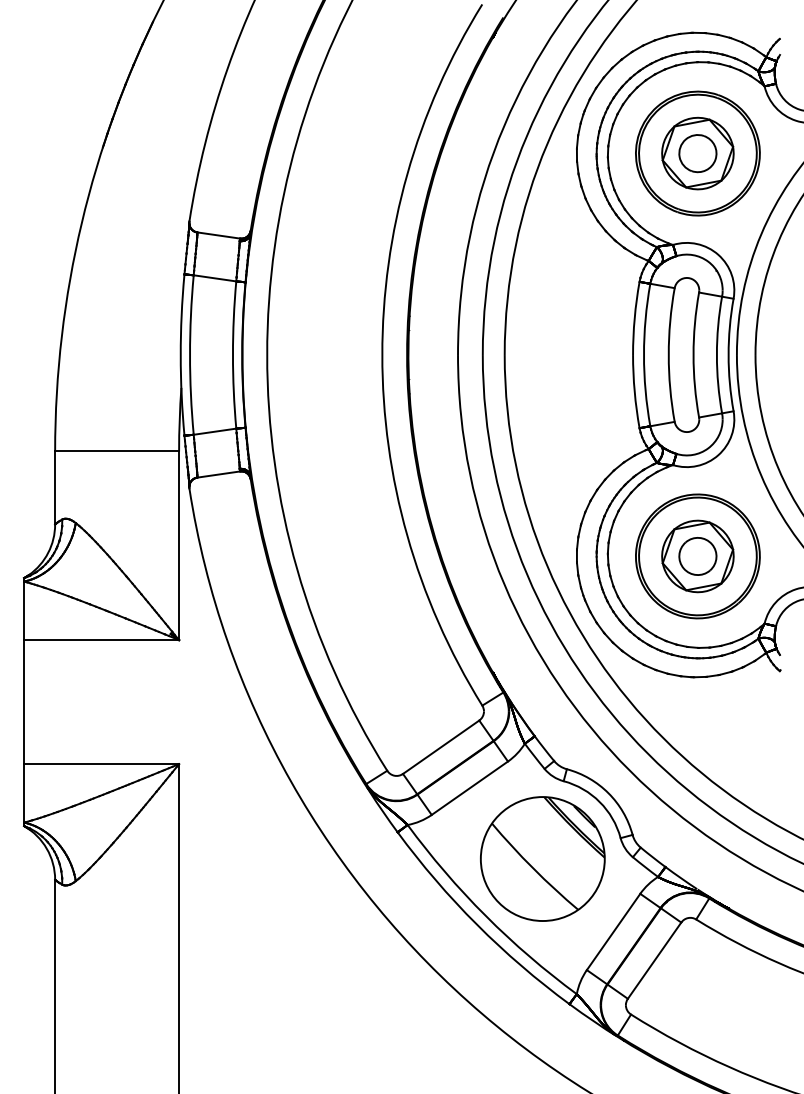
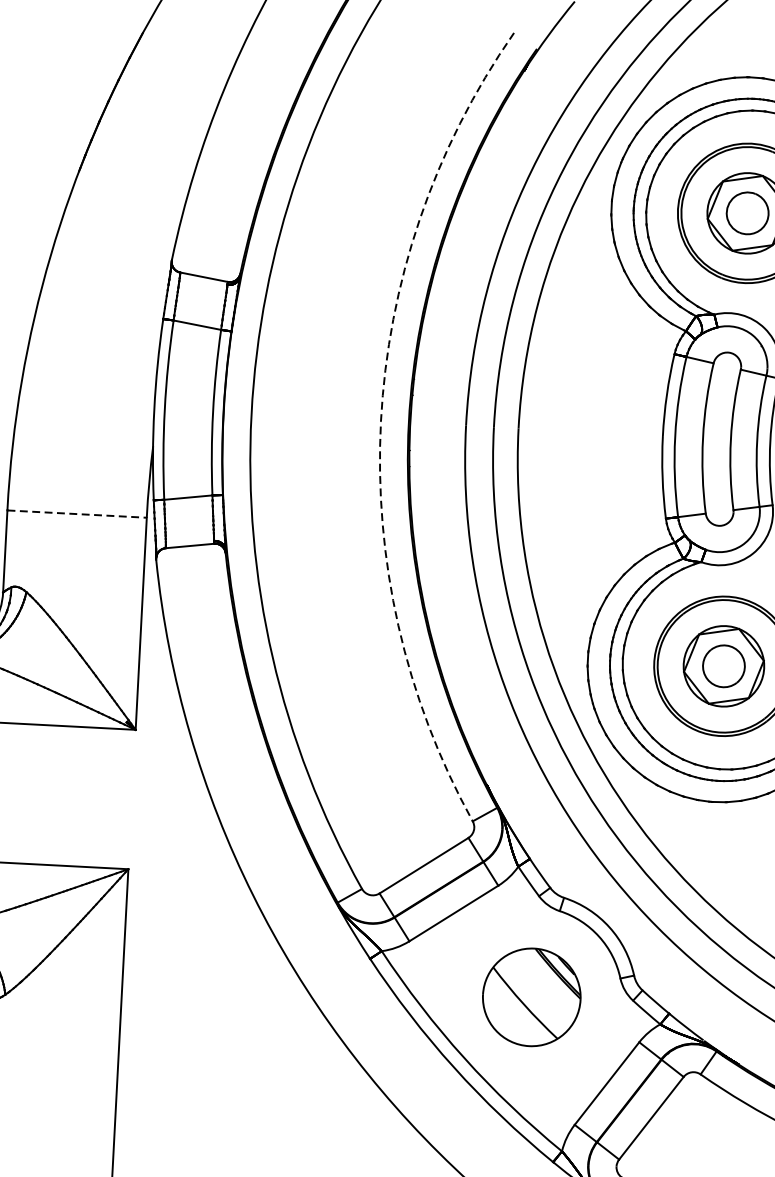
arc: (382, 355) -> (381, 421), solid -> dashed
line: (117, 451) -> (77, 514), solid -> dashed
part: (542, 858) -> (531, 996), size x0.7

